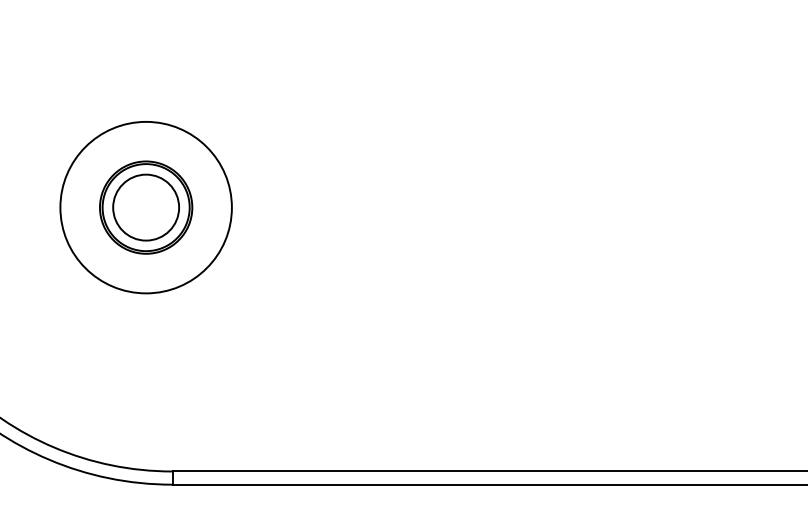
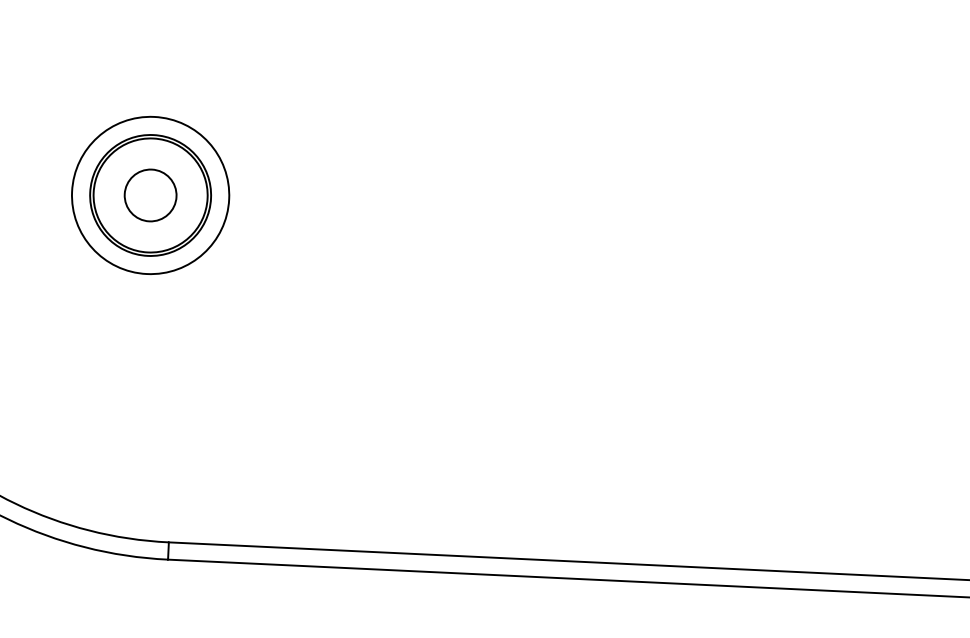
circle: (145, 207) -> (149, 195), size x0.7
circle: (146, 207) -> (151, 195), size x0.6

